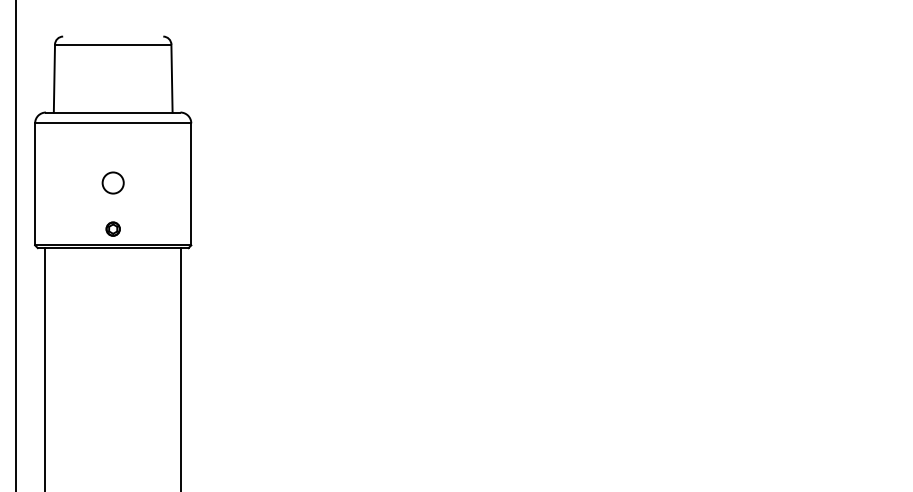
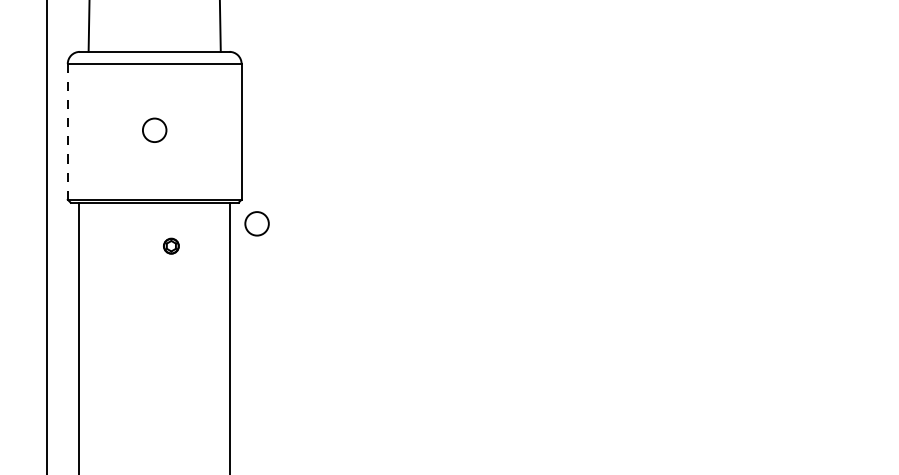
line: (35, 183) -> (68, 130), solid -> dashed
part: (112, 228) -> (170, 245), moved
circle: (204, 266) -> (256, 223), added

